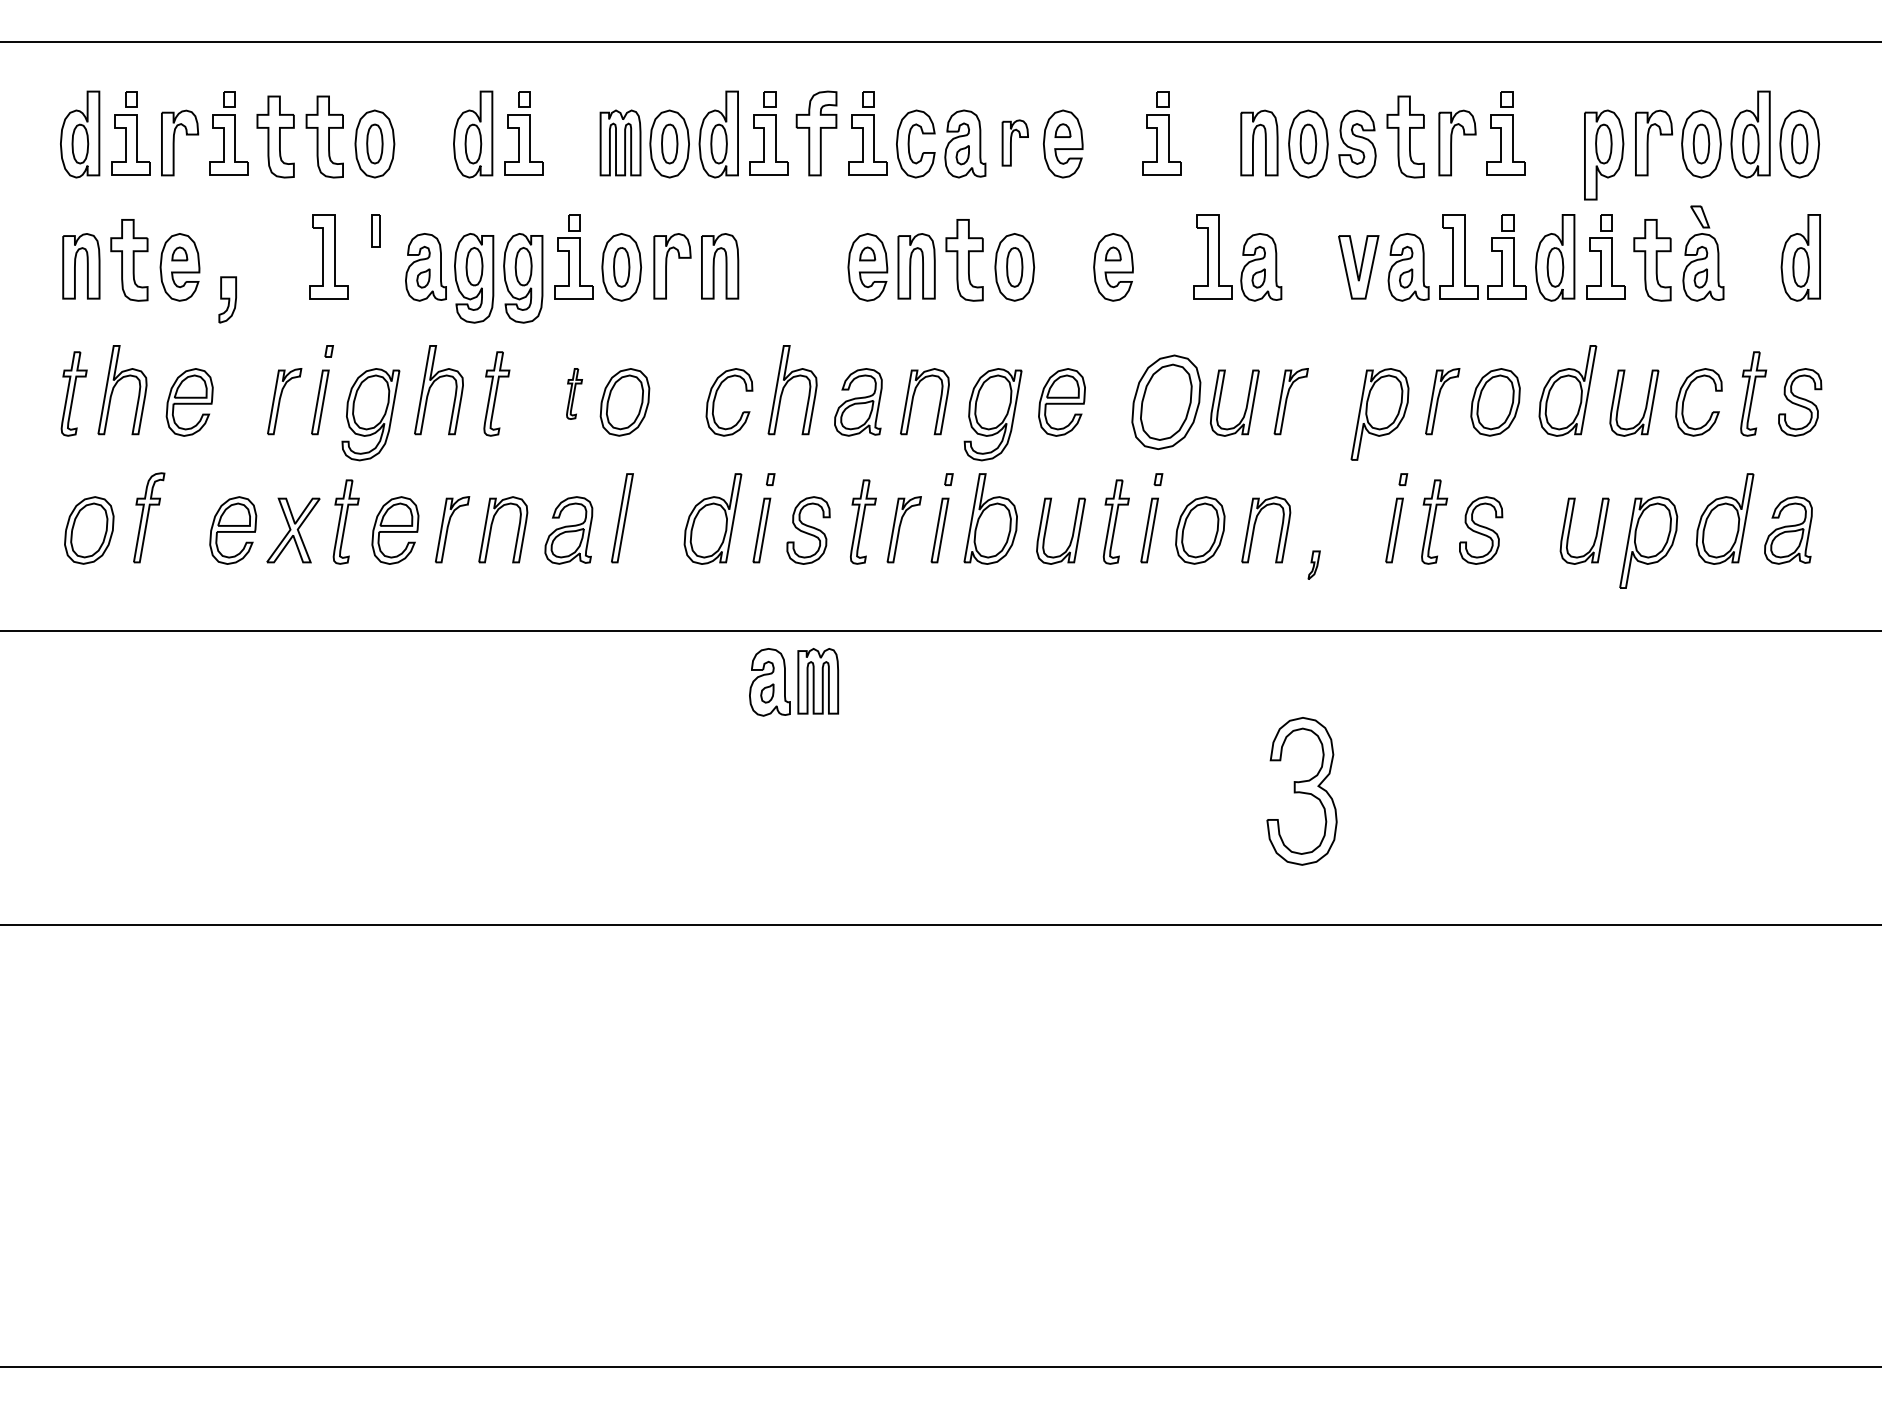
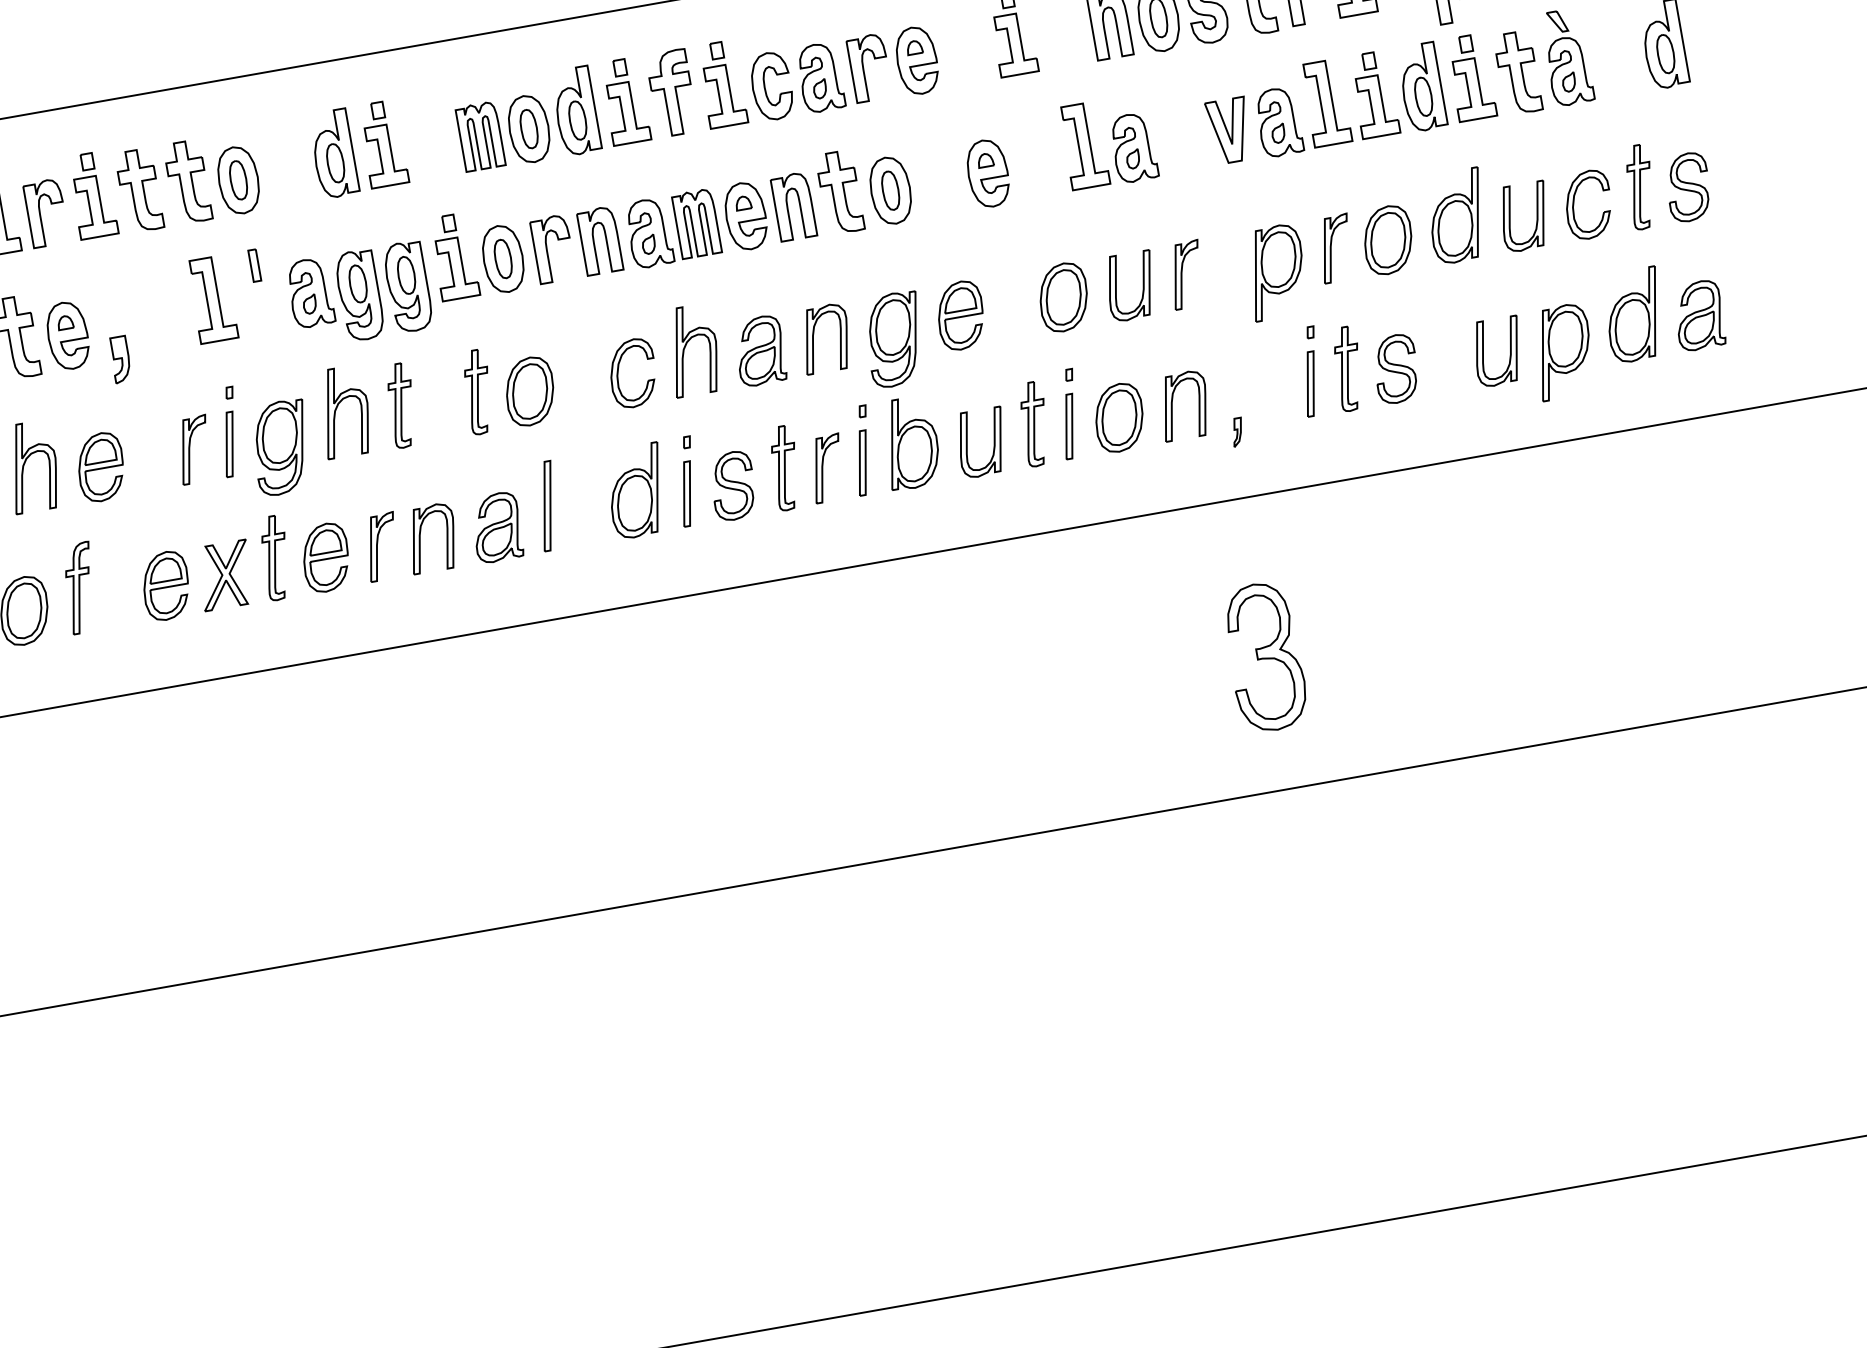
part: (1015, 142) -> (869, 67), size x1.43
part: (574, 393) -> (478, 391), size x1.67
part: (1166, 402) -> (1063, 297), size x0.71
part: (794, 682) -> (673, 229), moved

